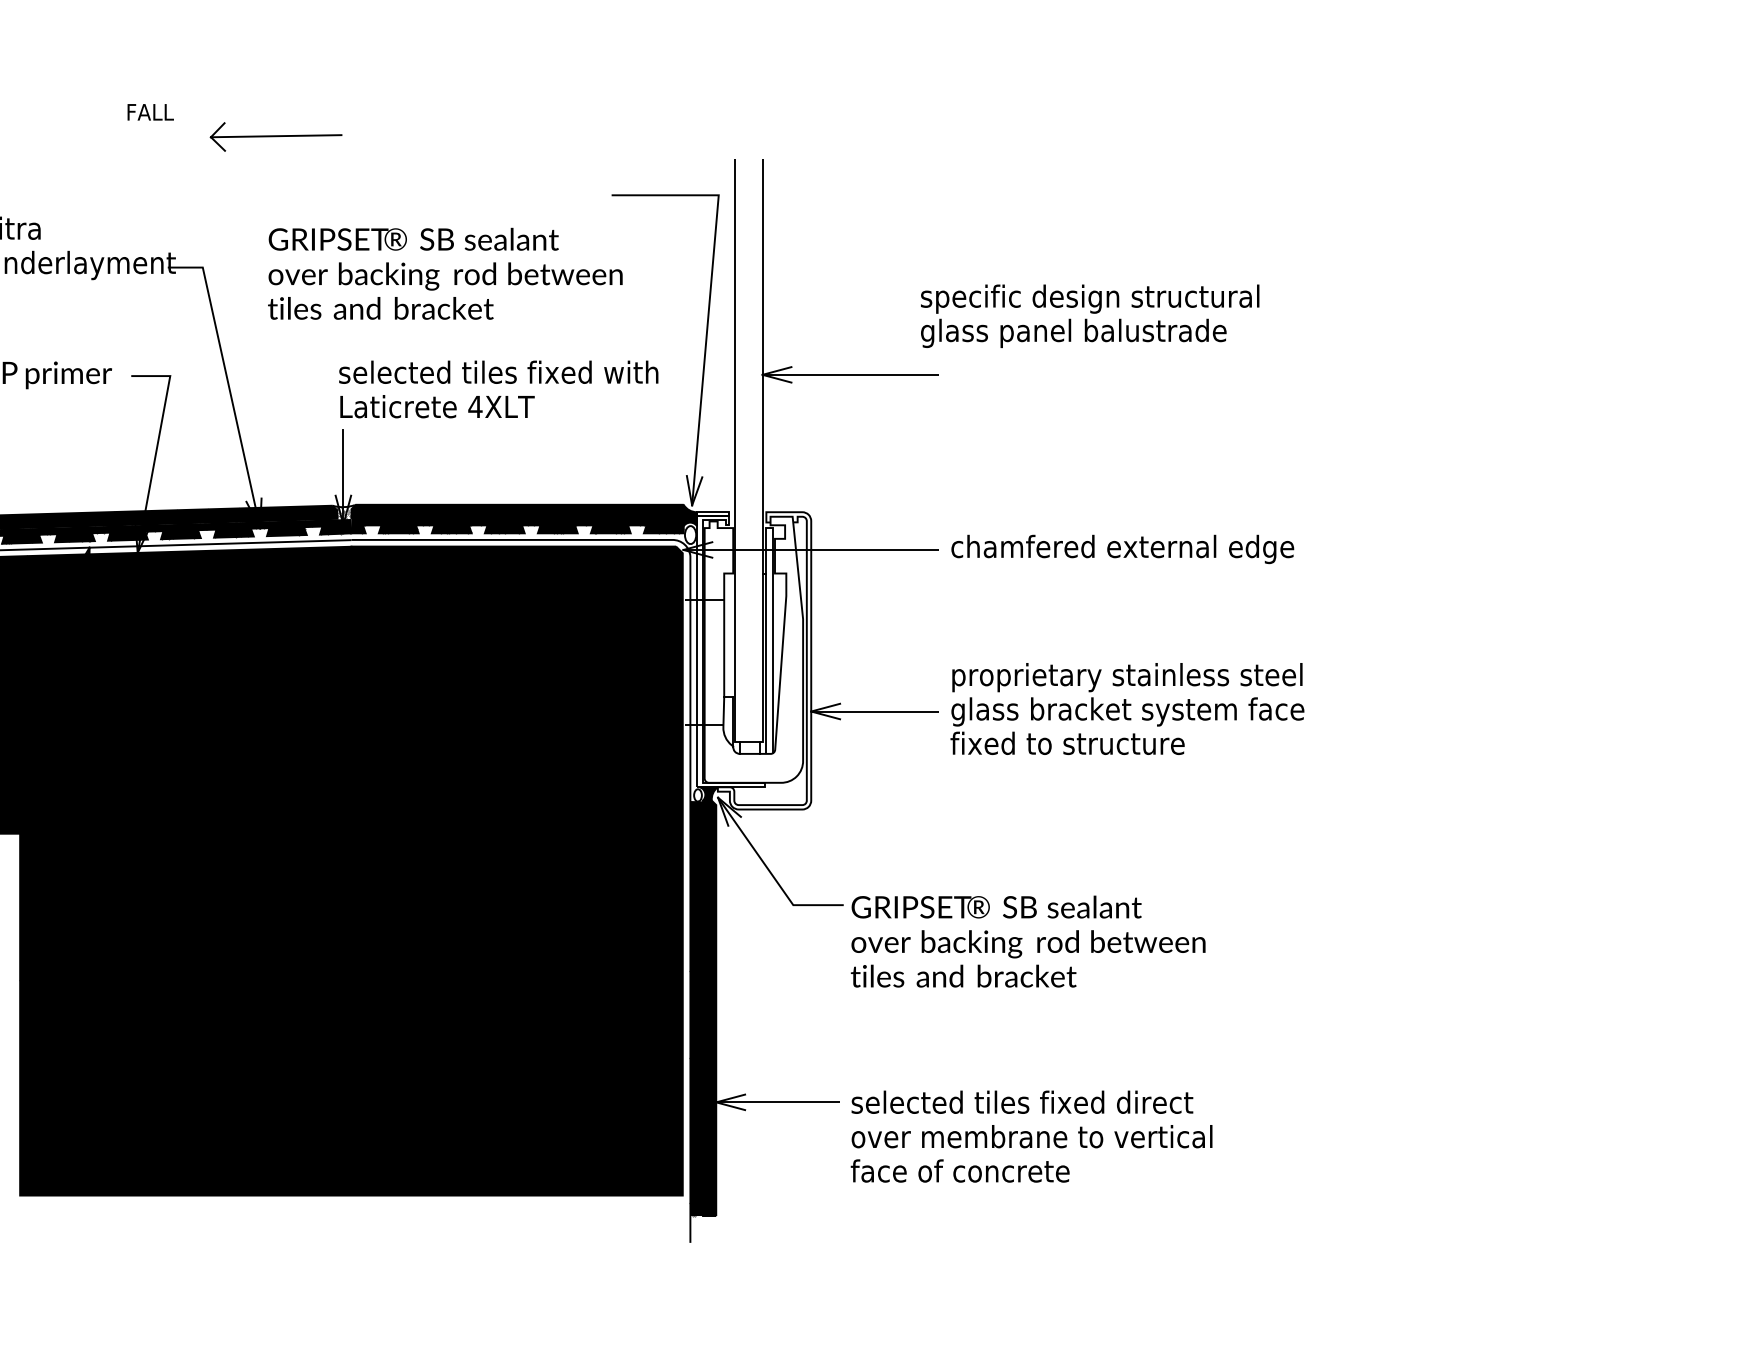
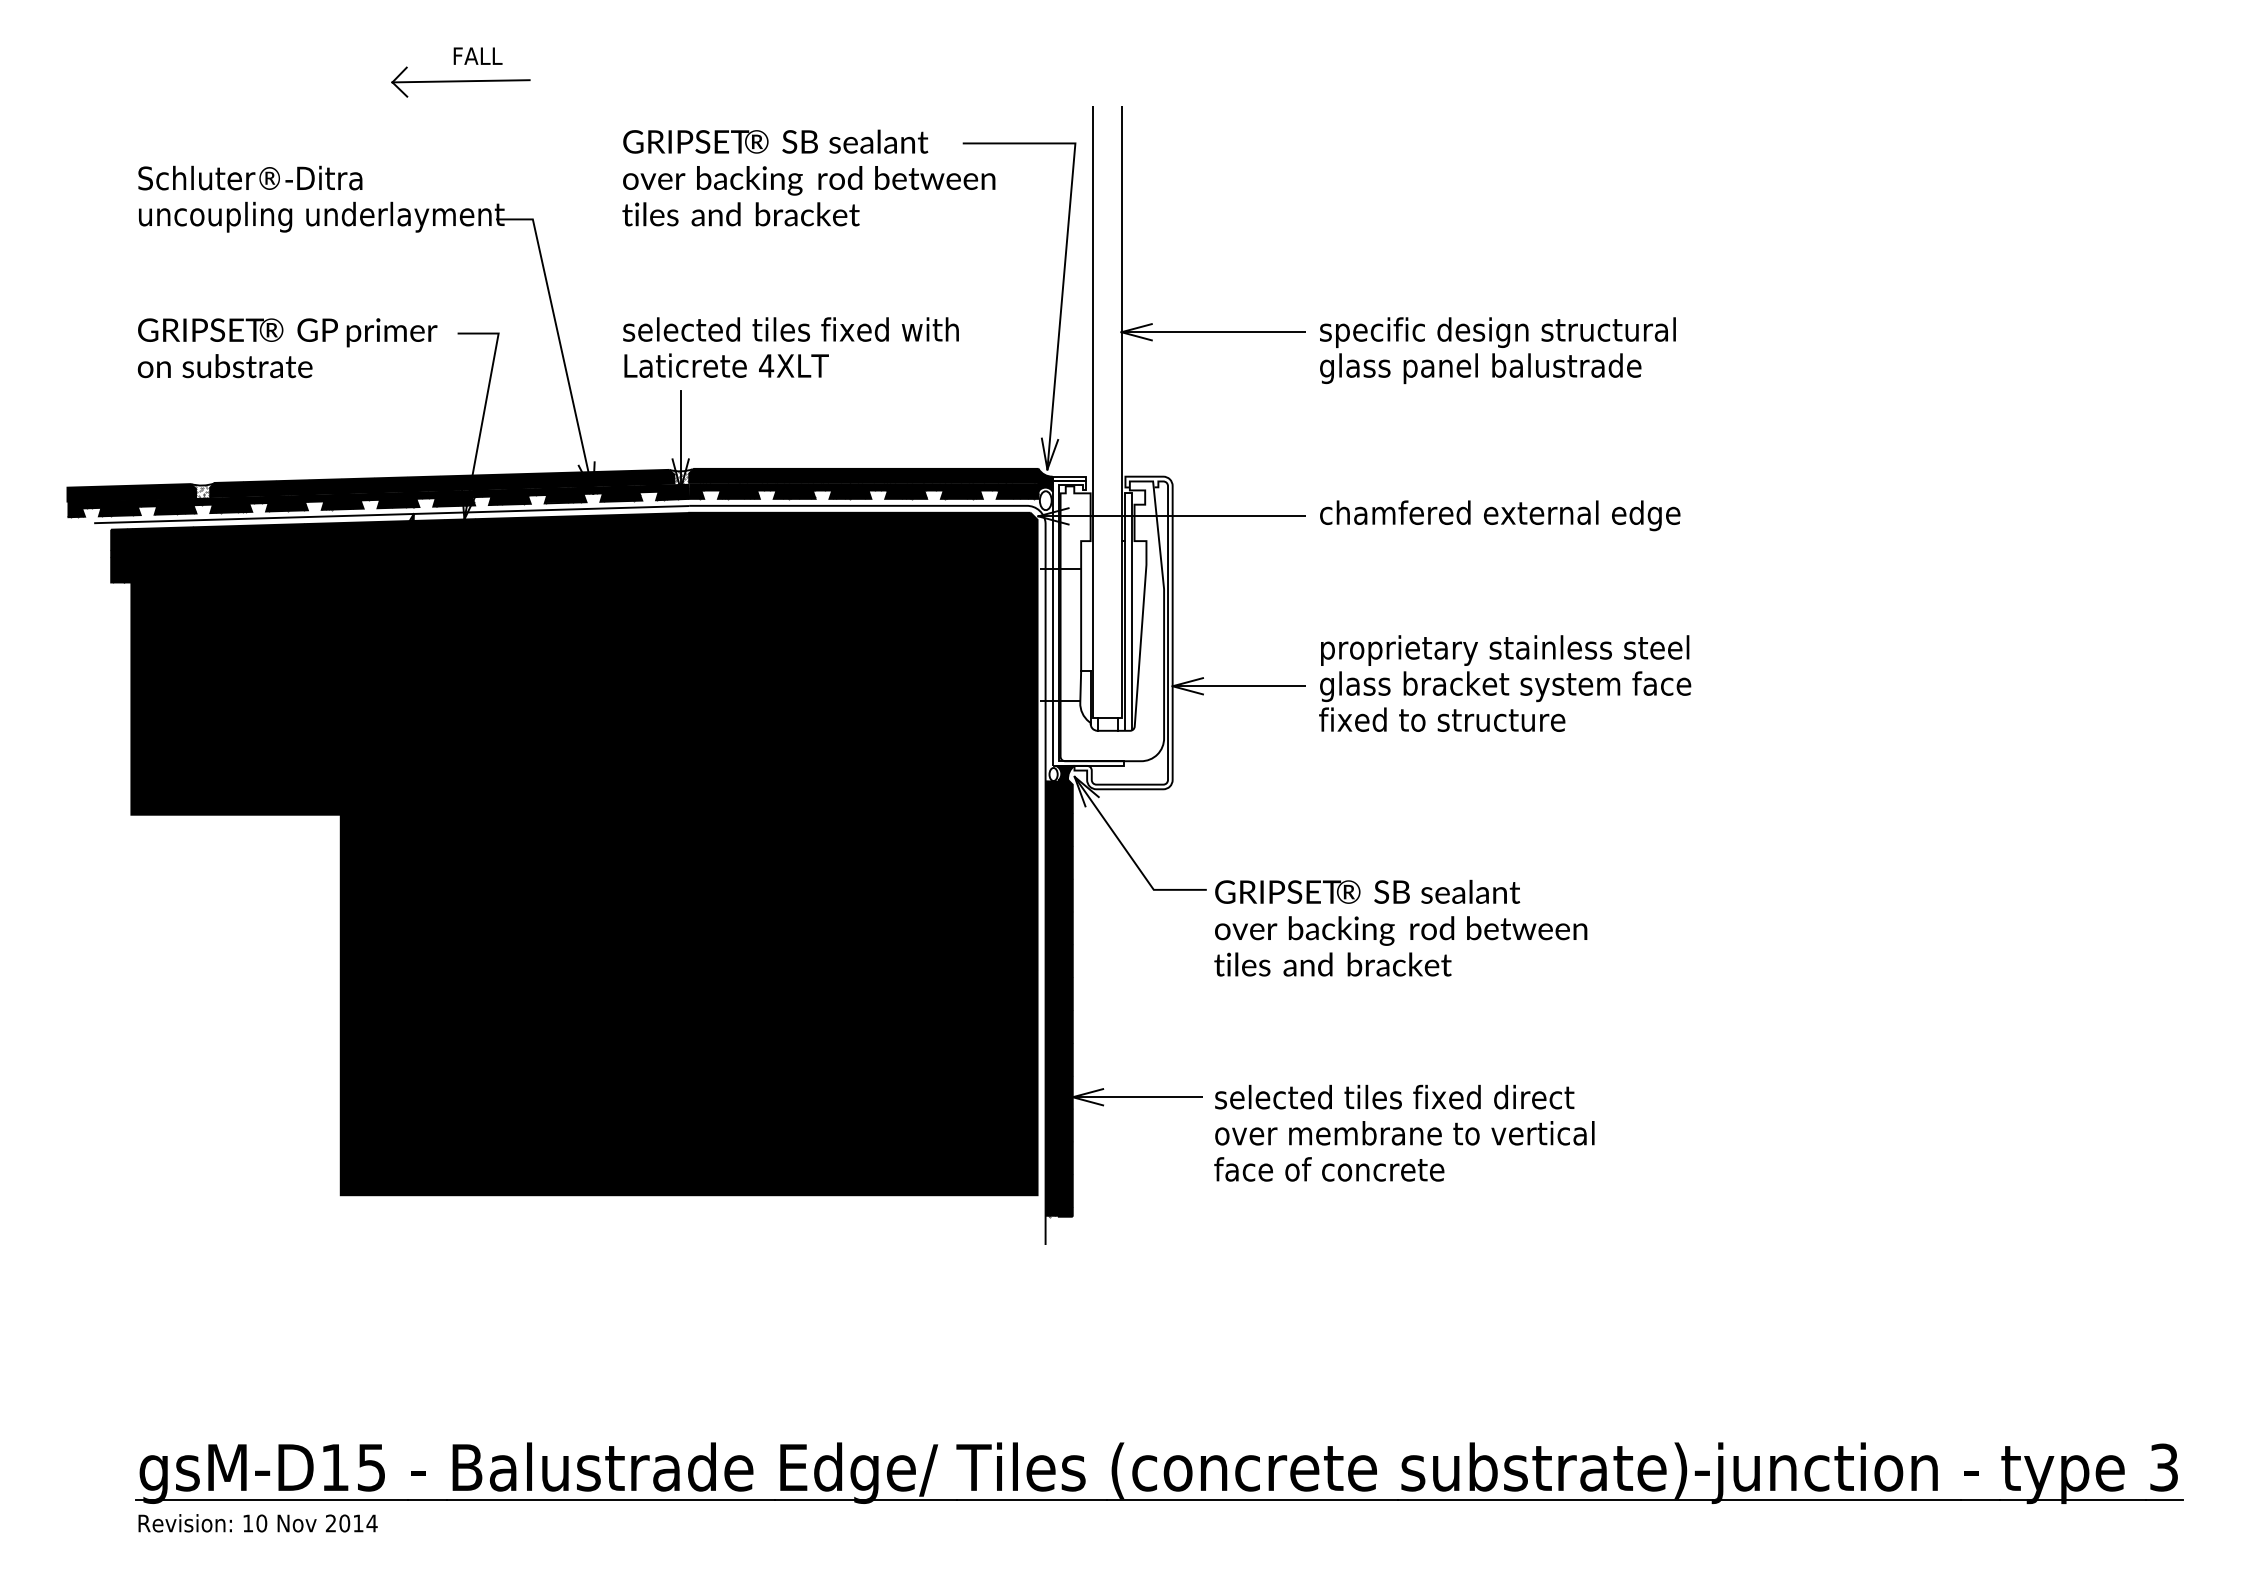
part: (275, 136) -> (460, 81), moved
text: (444, 273) -> (808, 177), moved
text: (1089, 316) -> (1497, 350), moved
text: (498, 389) -> (790, 347), moved

